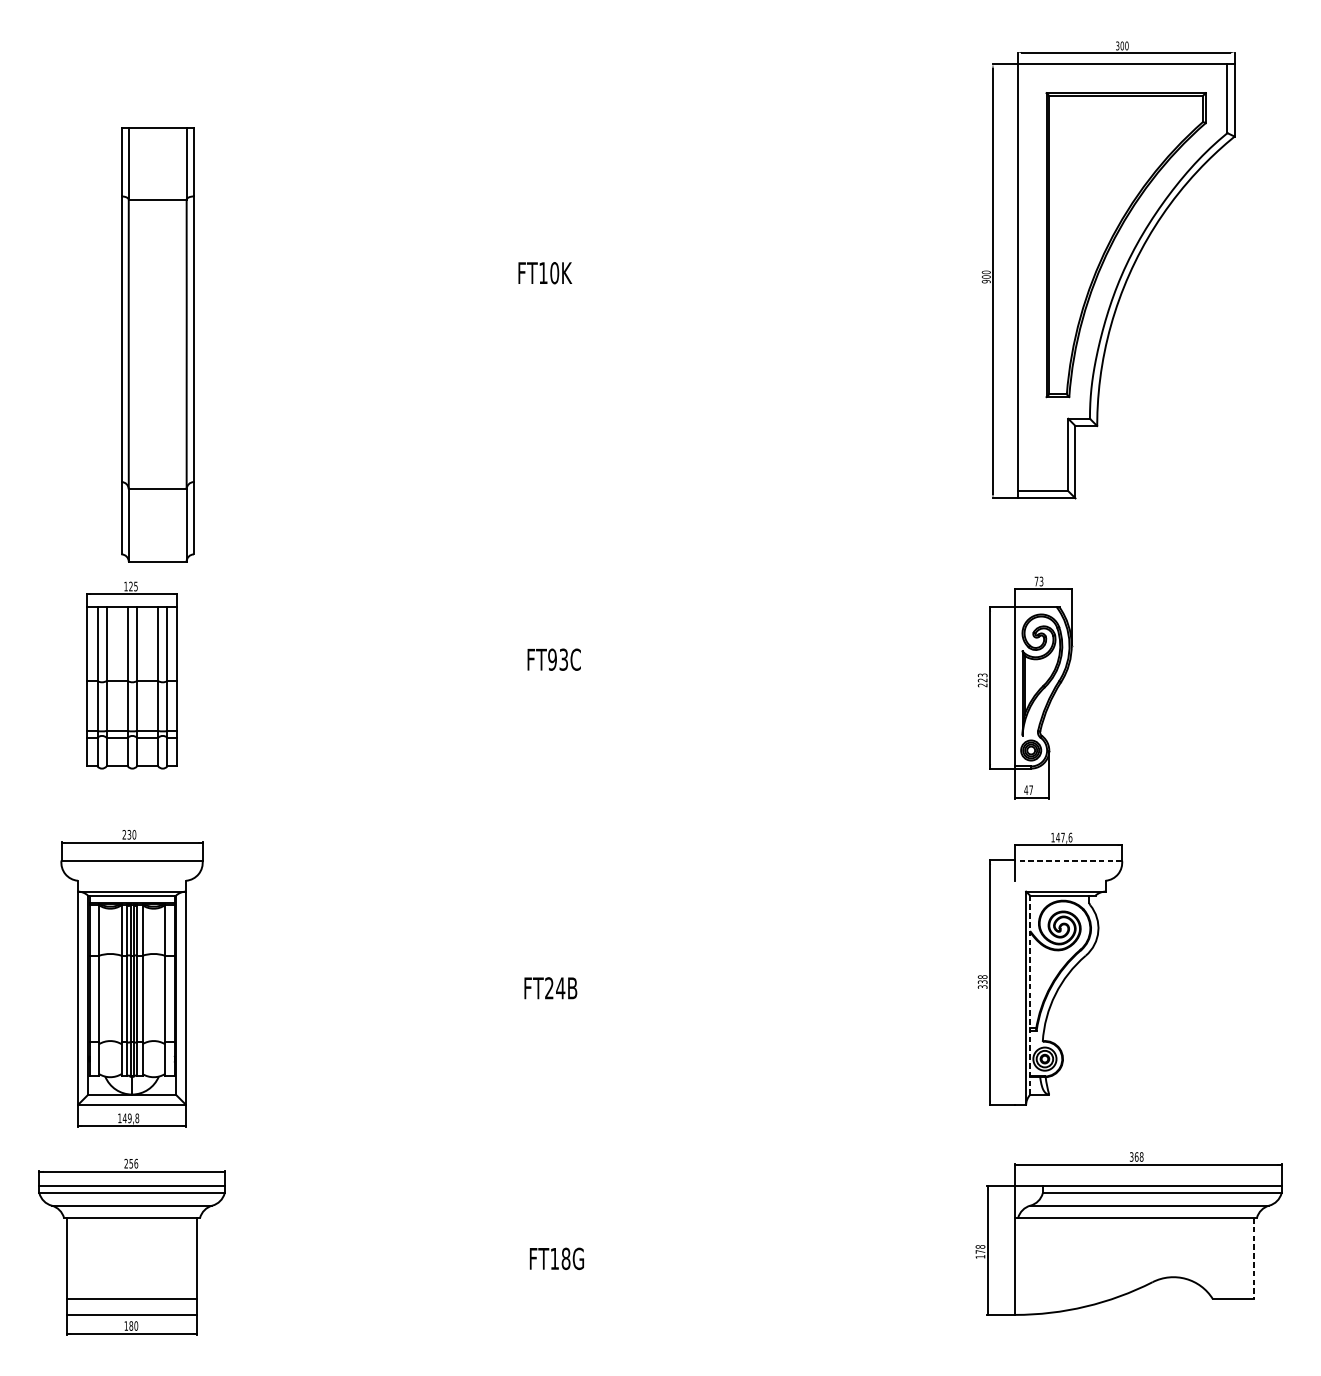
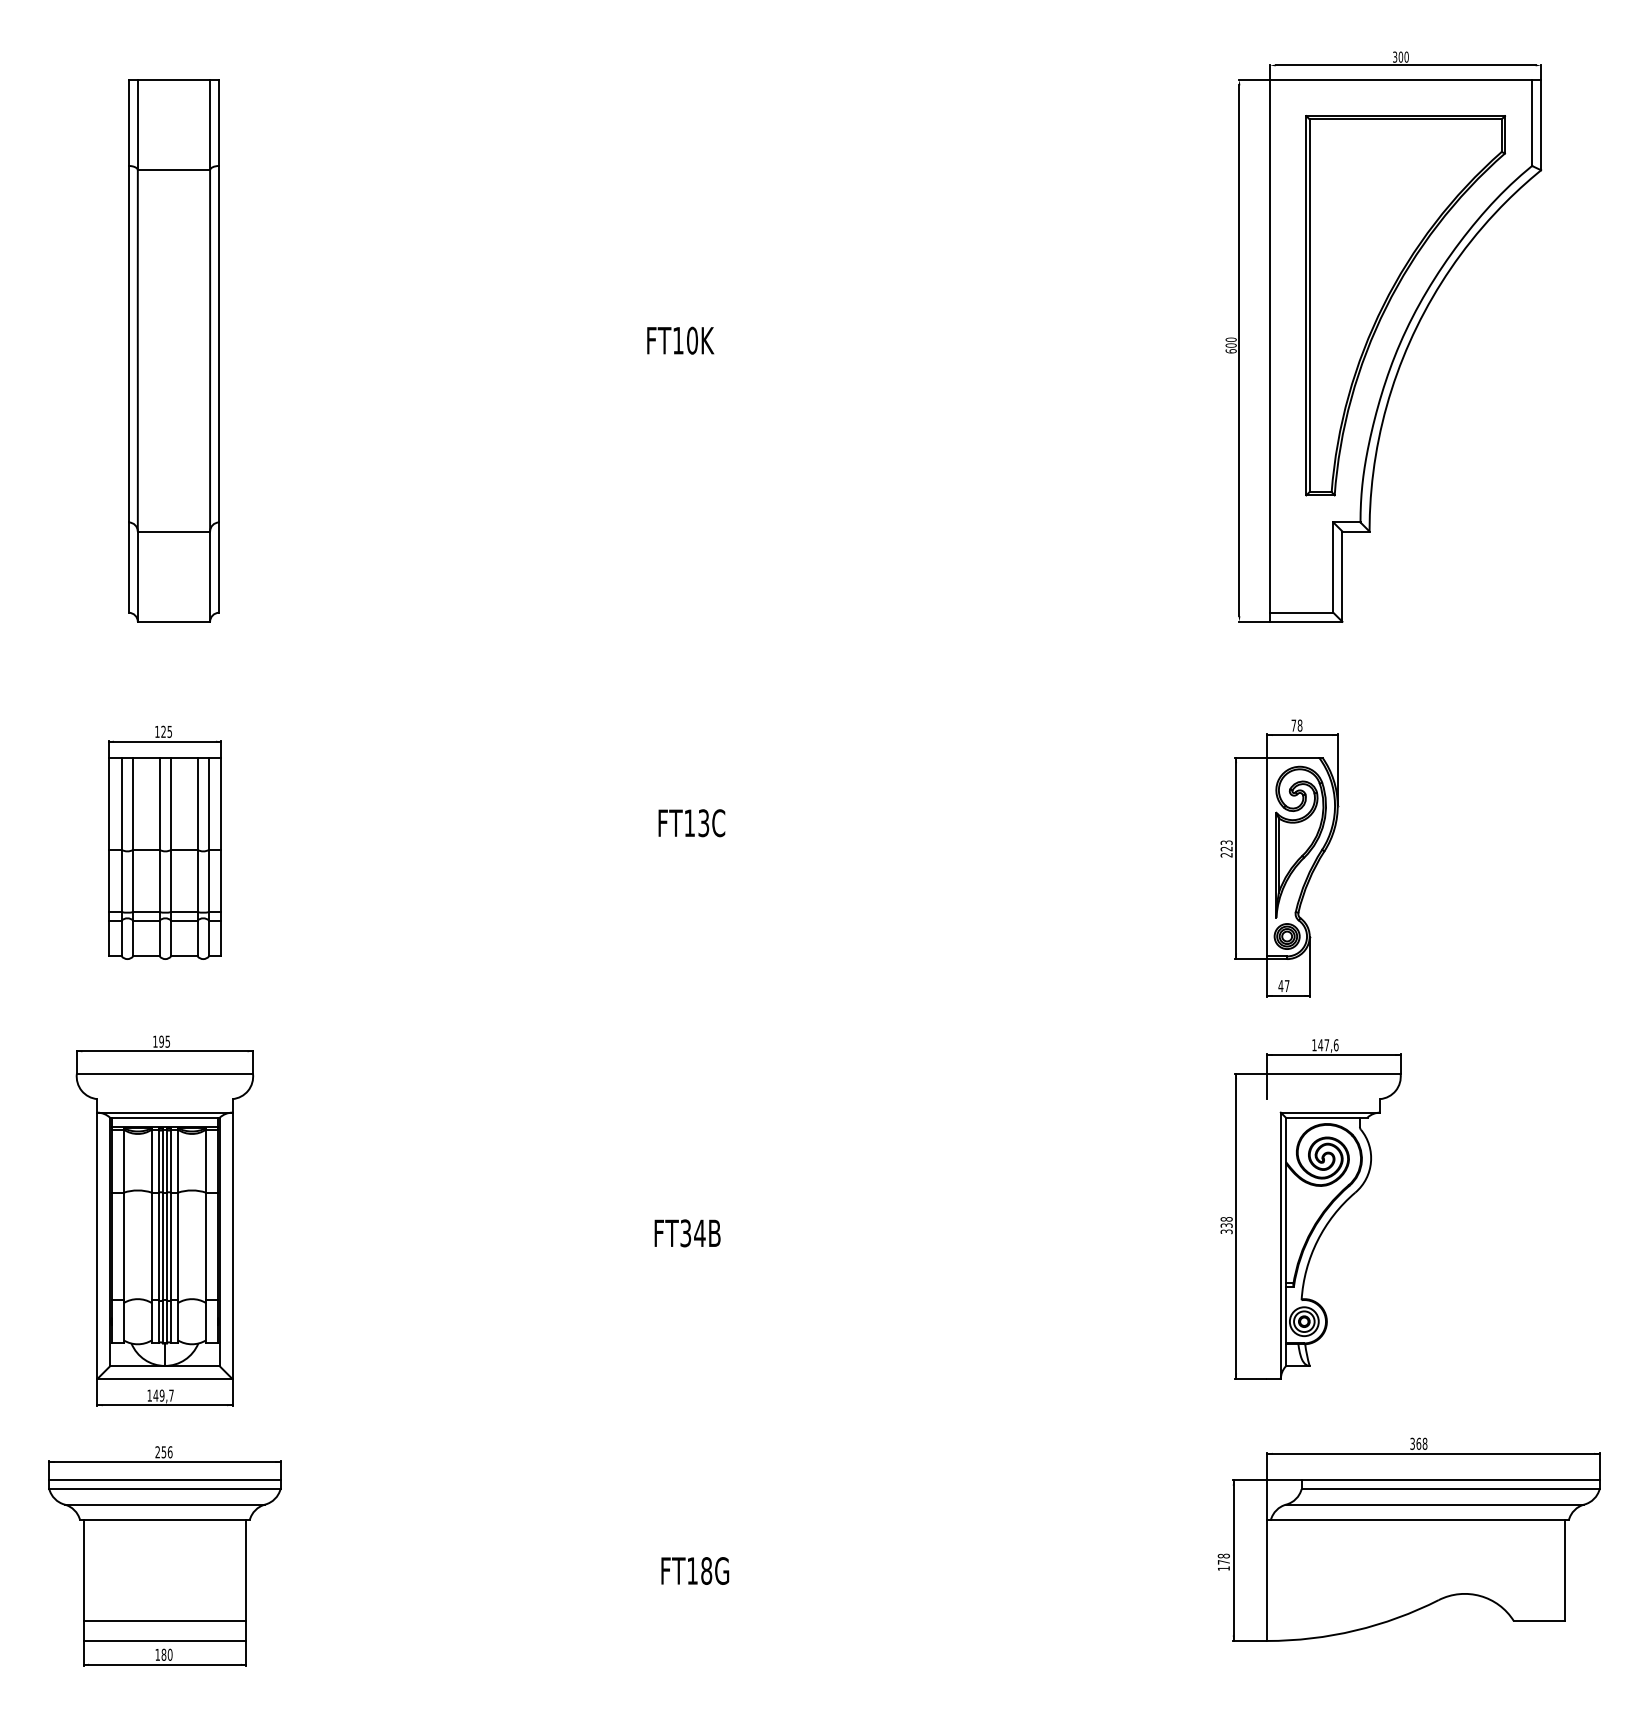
text: (985, 281) -> (1230, 351), 900 -> 600
part: (157, 344) -> (173, 350), moved
text: (1041, 581) -> (1299, 725), 73 -> 78
text: (552, 659) -> (689, 823), FT93C -> FT13C
text: (129, 834) -> (161, 1041), 230 -> 195
line: (1068, 860) -> (1333, 1073), dashed -> solid
text: (549, 988) -> (685, 1233), FT24B -> FT34B
line: (1029, 995) -> (1285, 1242), dashed -> solid
text: (137, 1118) -> (171, 1395), 149,8 -> 149,7
line: (1254, 1258) -> (1565, 1570), dashed -> solid

